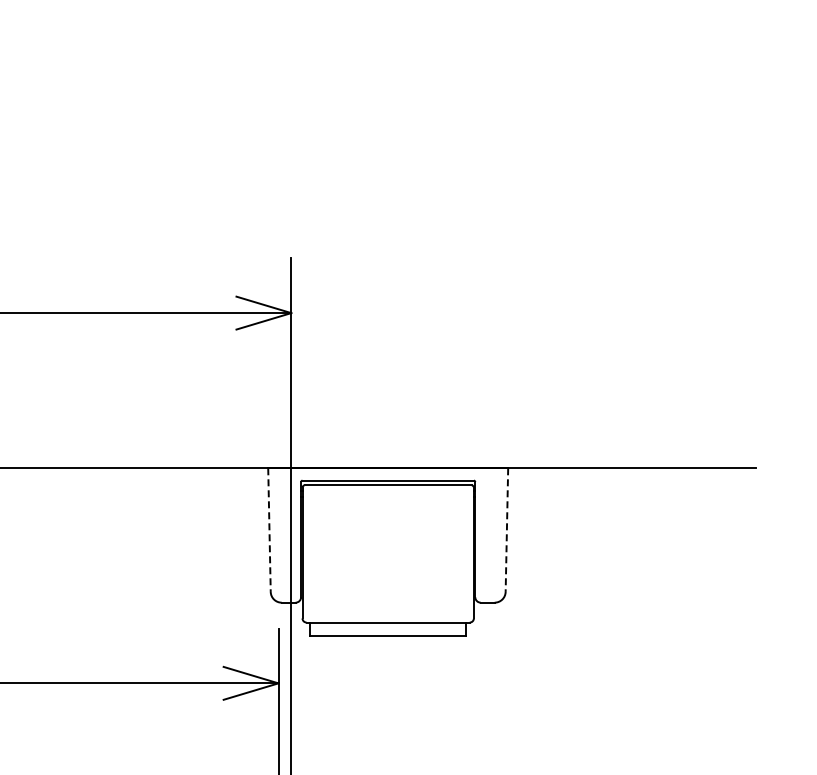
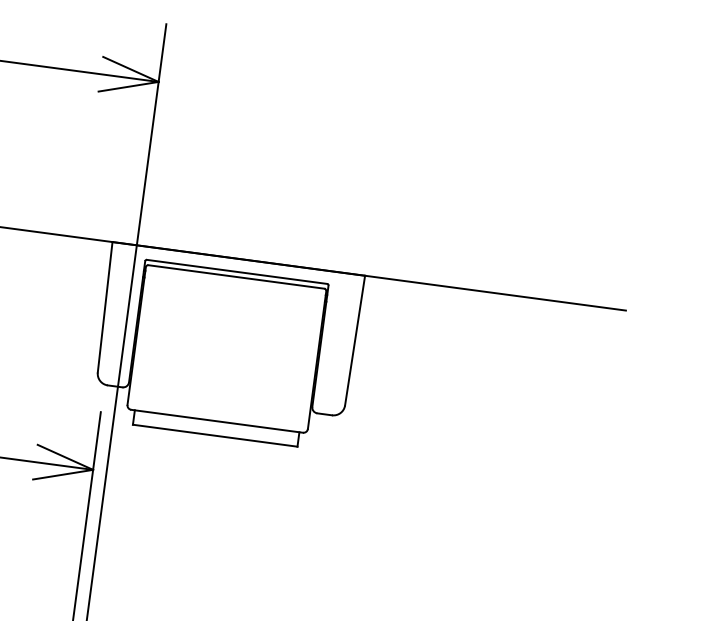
line: (269, 530) -> (105, 307), dashed -> solid
line: (506, 530) -> (354, 340), dashed -> solid

